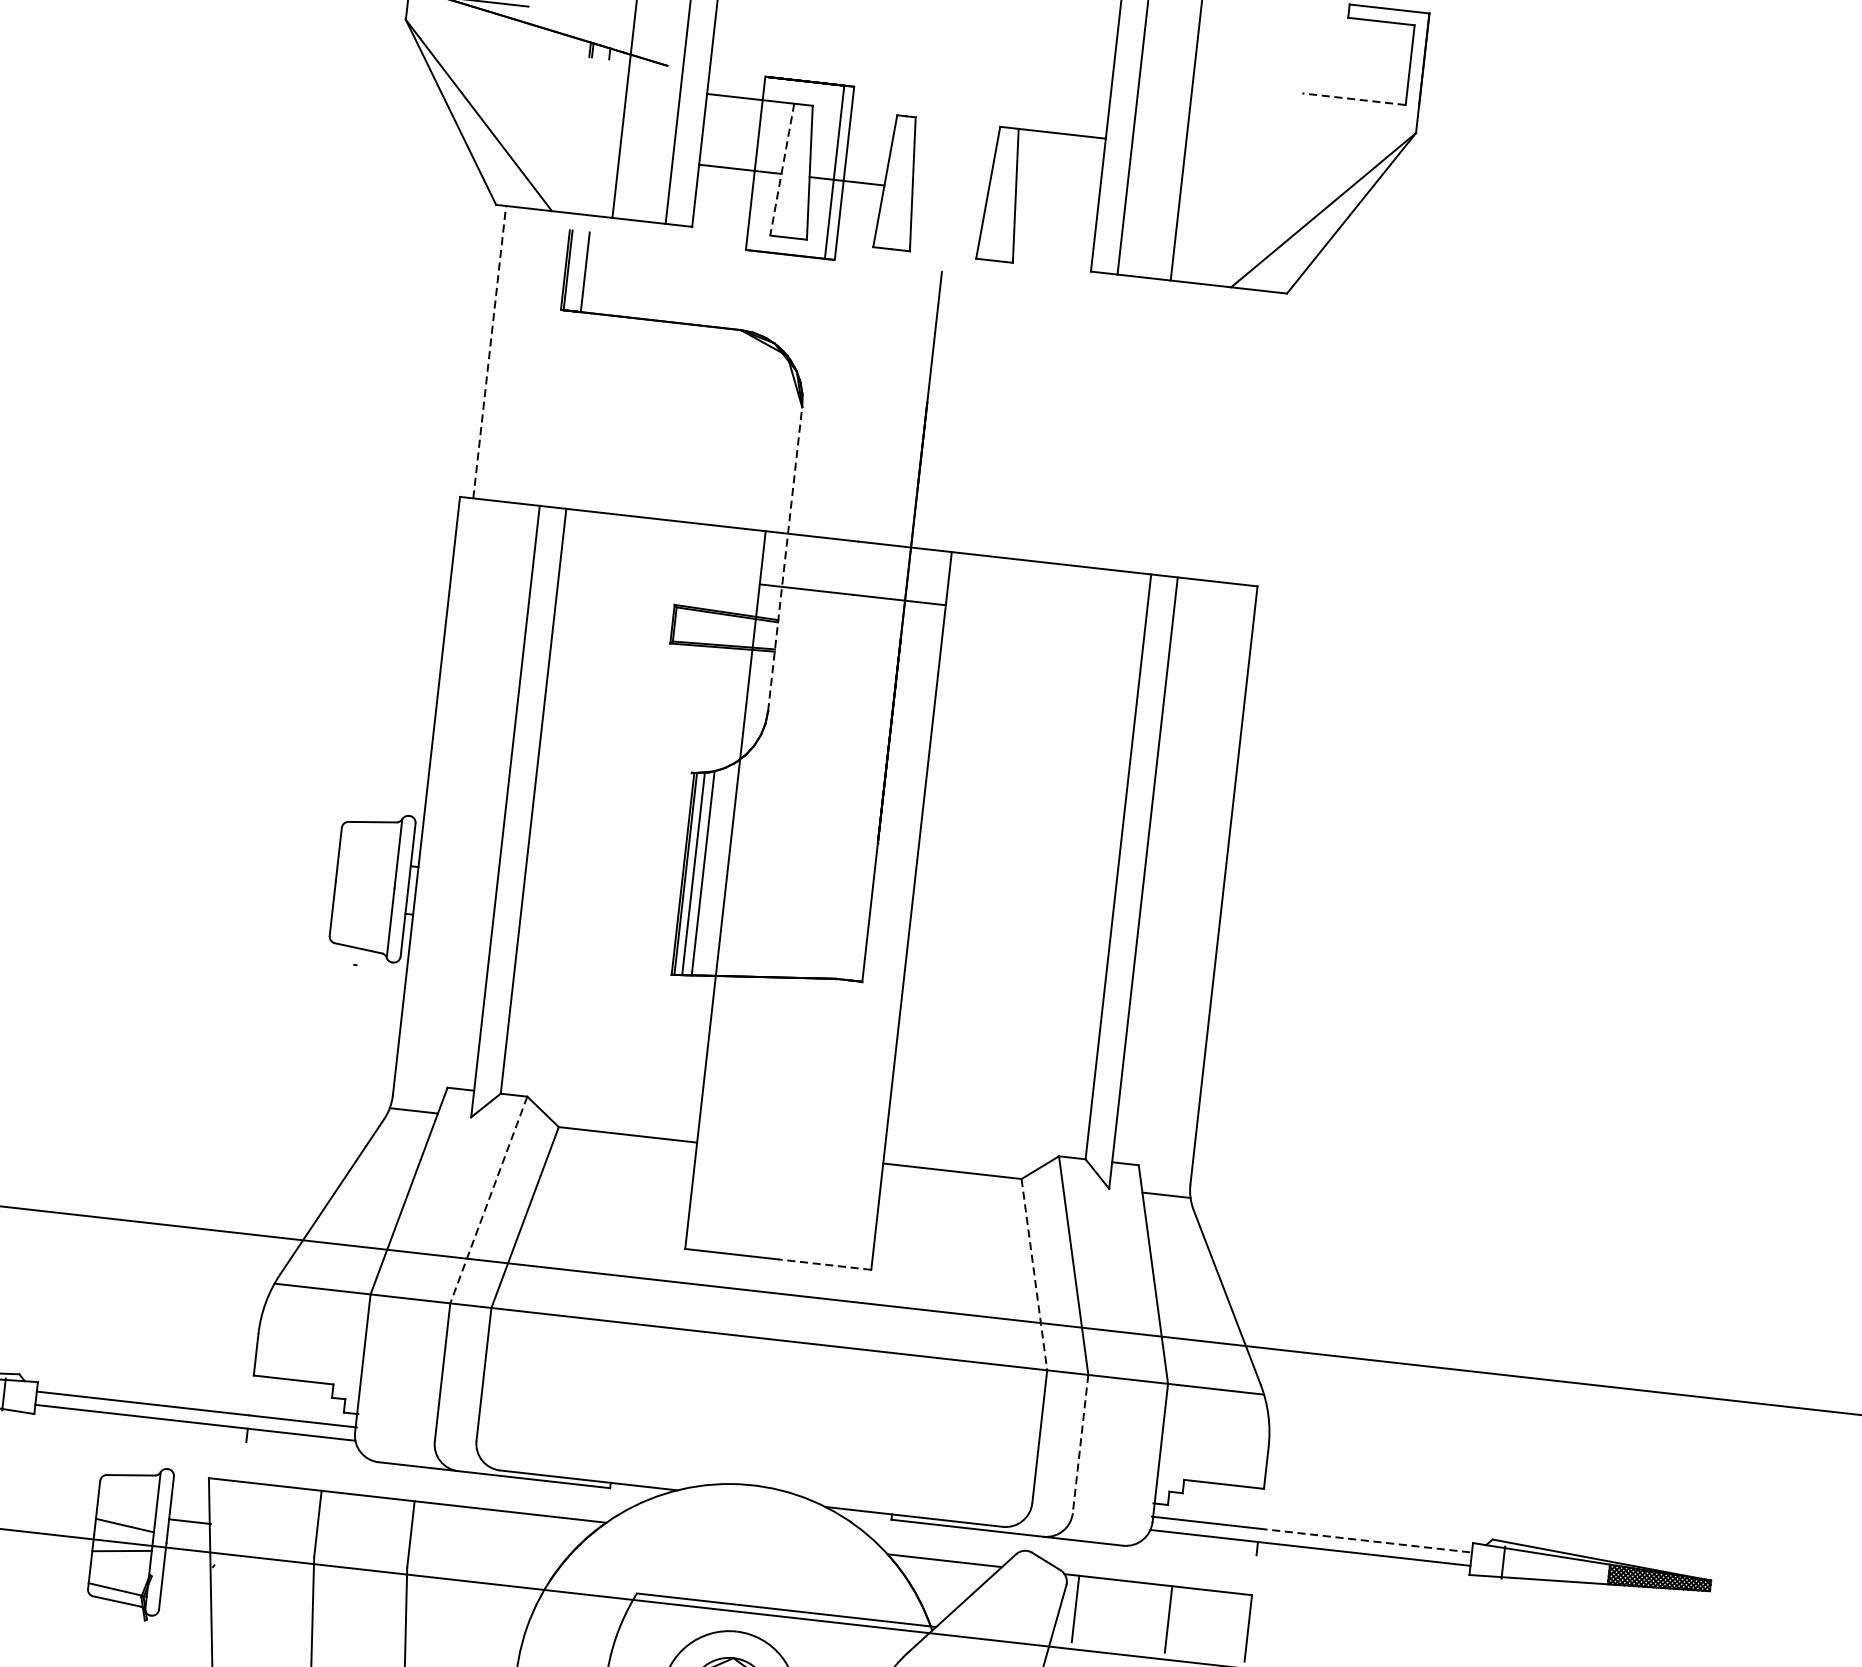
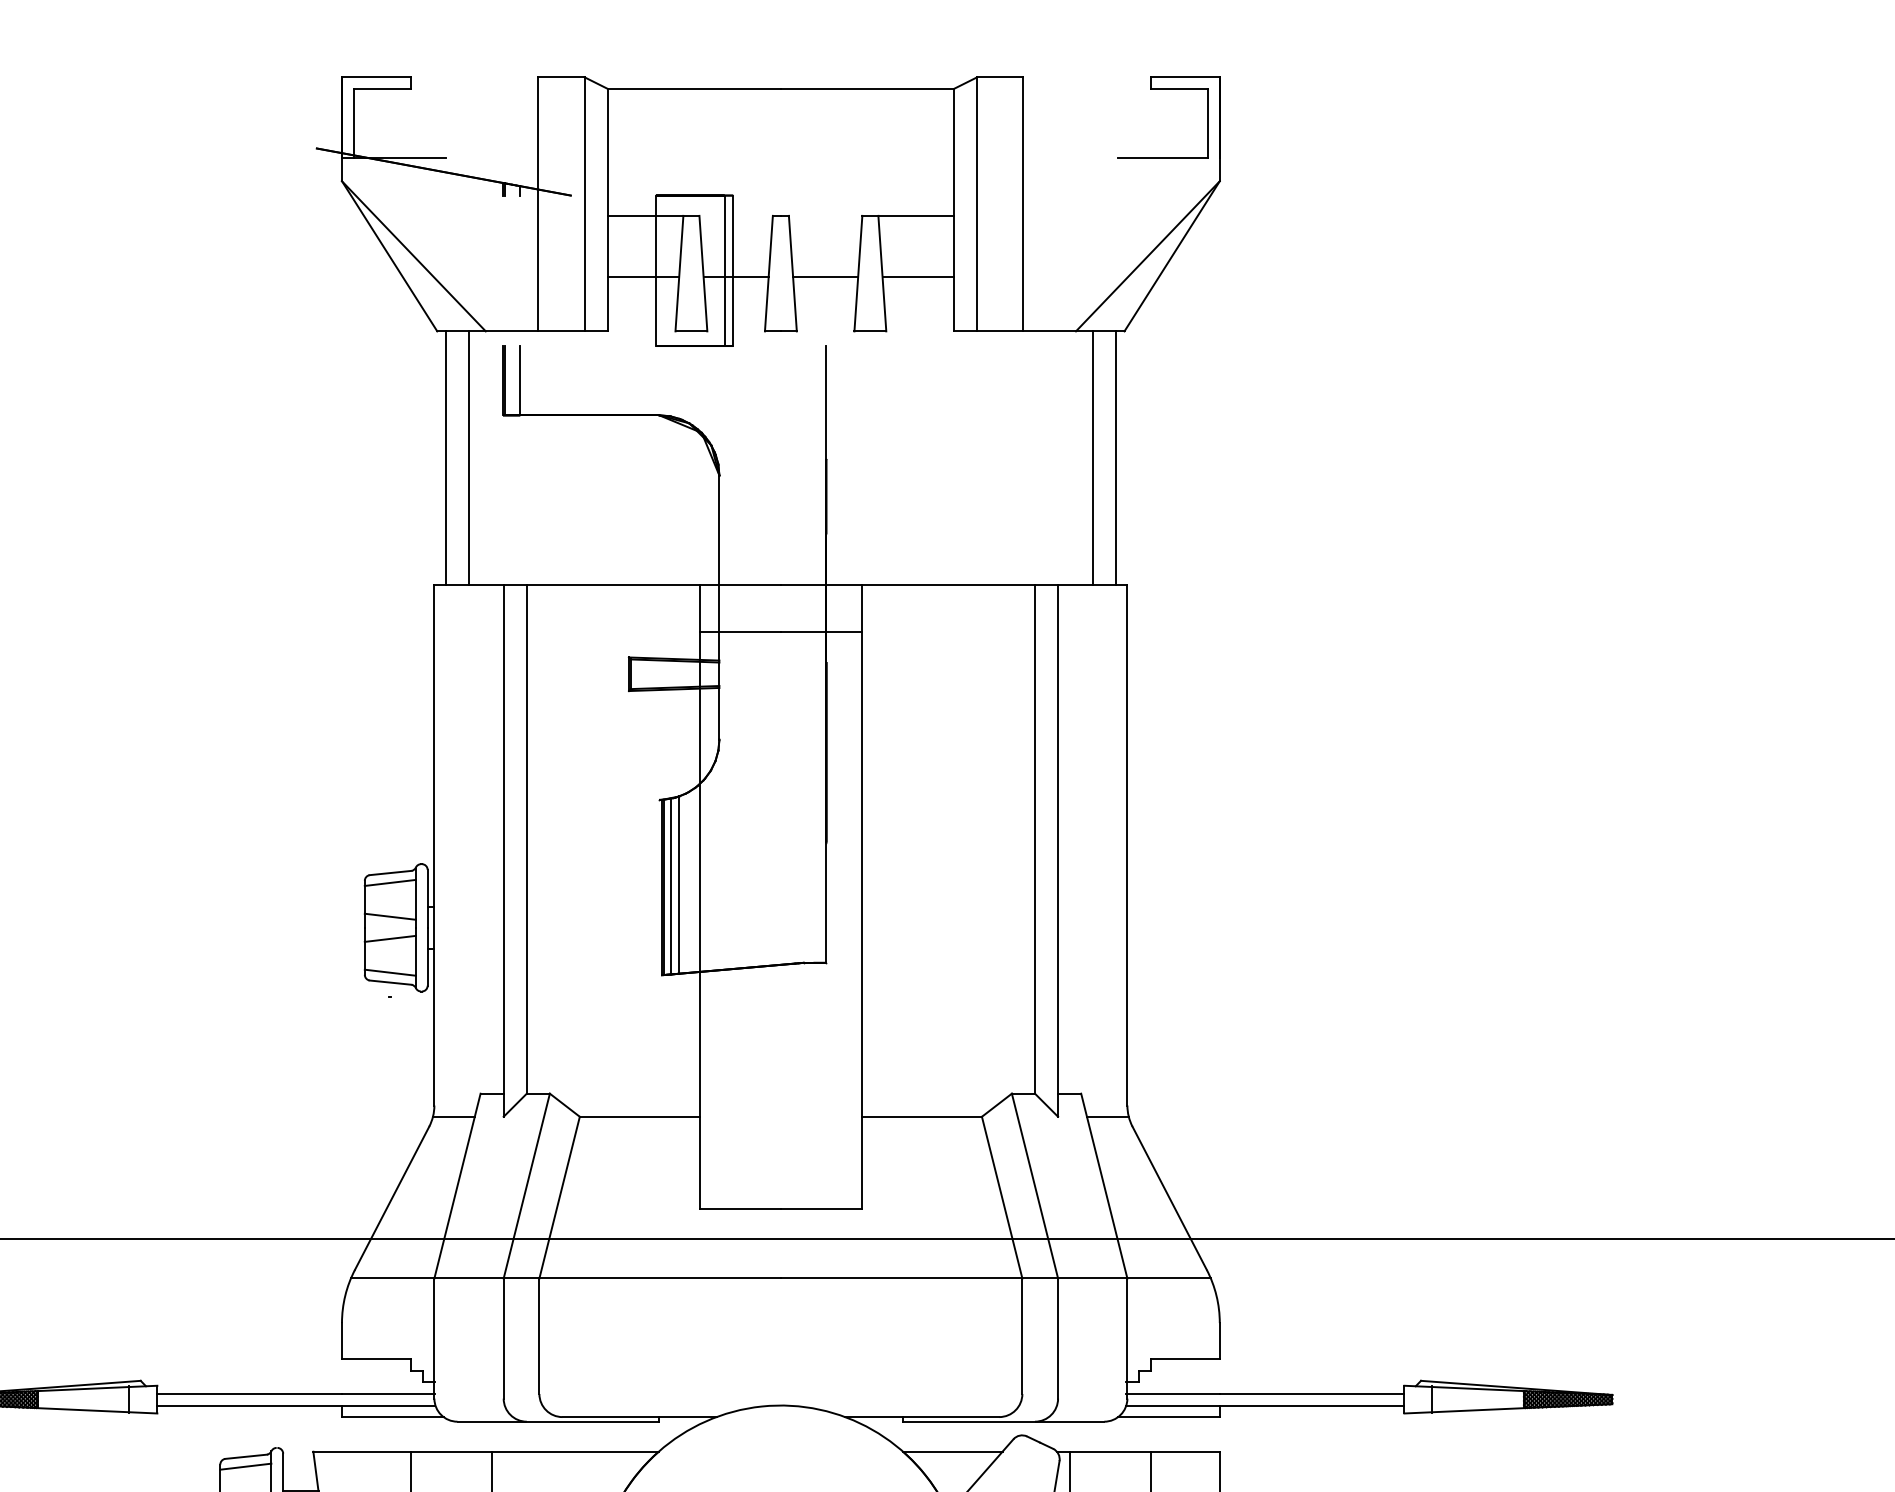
line: (1354, 99) -> (1163, 158), dashed -> solid
line: (782, 169) -> (679, 273), dashed -> solid
line: (949, 192) -> (825, 277), added
line: (1056, 204) -> (918, 277), added
line: (489, 351) -> (445, 457), dashed -> solid
line: (516, 355) -> (469, 458), added
line: (1233, 435) -> (1092, 458), added
line: (1260, 438) -> (1115, 458), added
line: (785, 559) -> (719, 607), dashed -> solid
line: (370, 832) -> (389, 882), added
line: (365, 872) -> (389, 916), added
line: (362, 897) -> (389, 938), added
line: (358, 936) -> (389, 972), added
line: (488, 1200) -> (526, 1186), dashed -> solid
line: (823, 1264) -> (820, 1209), dashed -> solid
line: (1034, 1275) -> (1002, 1198), dashed -> solid
line: (1080, 1445) -> (1058, 1339), dashed -> solid
line: (304, 1448) -> (392, 1417), added
line: (128, 1486) -> (245, 1466), added
line: (1366, 1540) -> (1312, 1393), dashed -> solid
line: (1197, 1549) -> (1168, 1417), added

